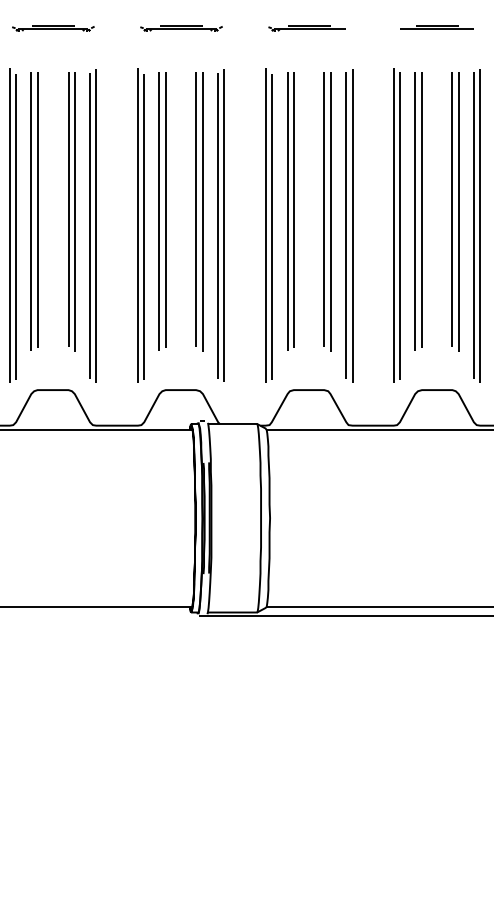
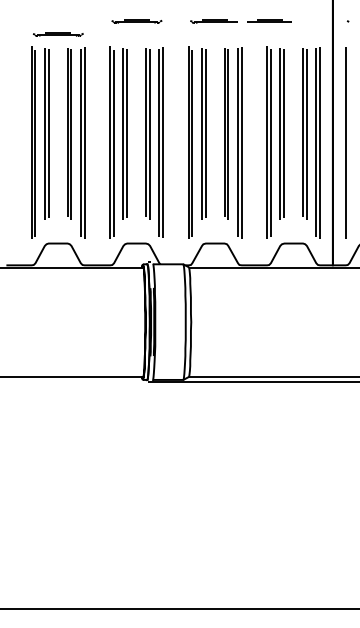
line: (436, 26) -> (269, 20), moved
line: (53, 28) -> (58, 34), moved

